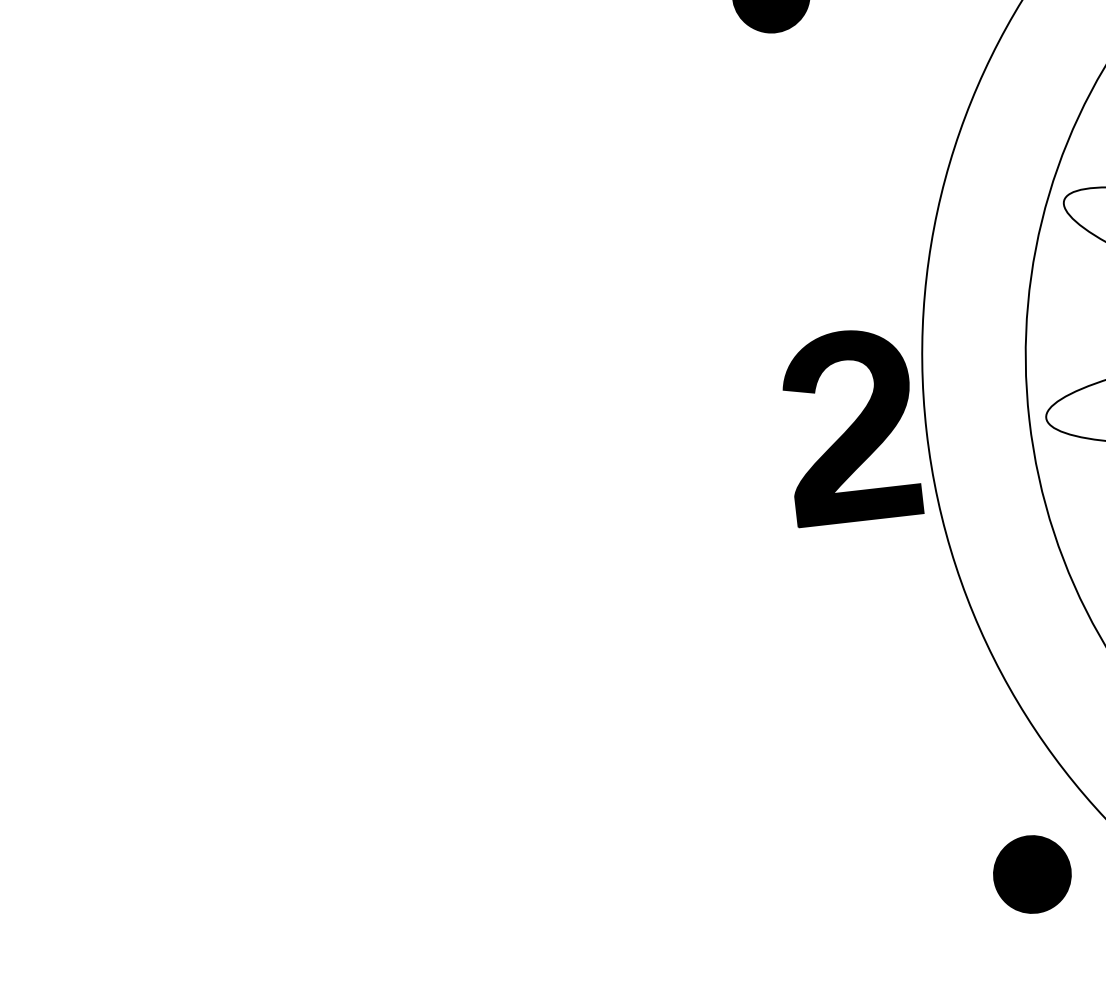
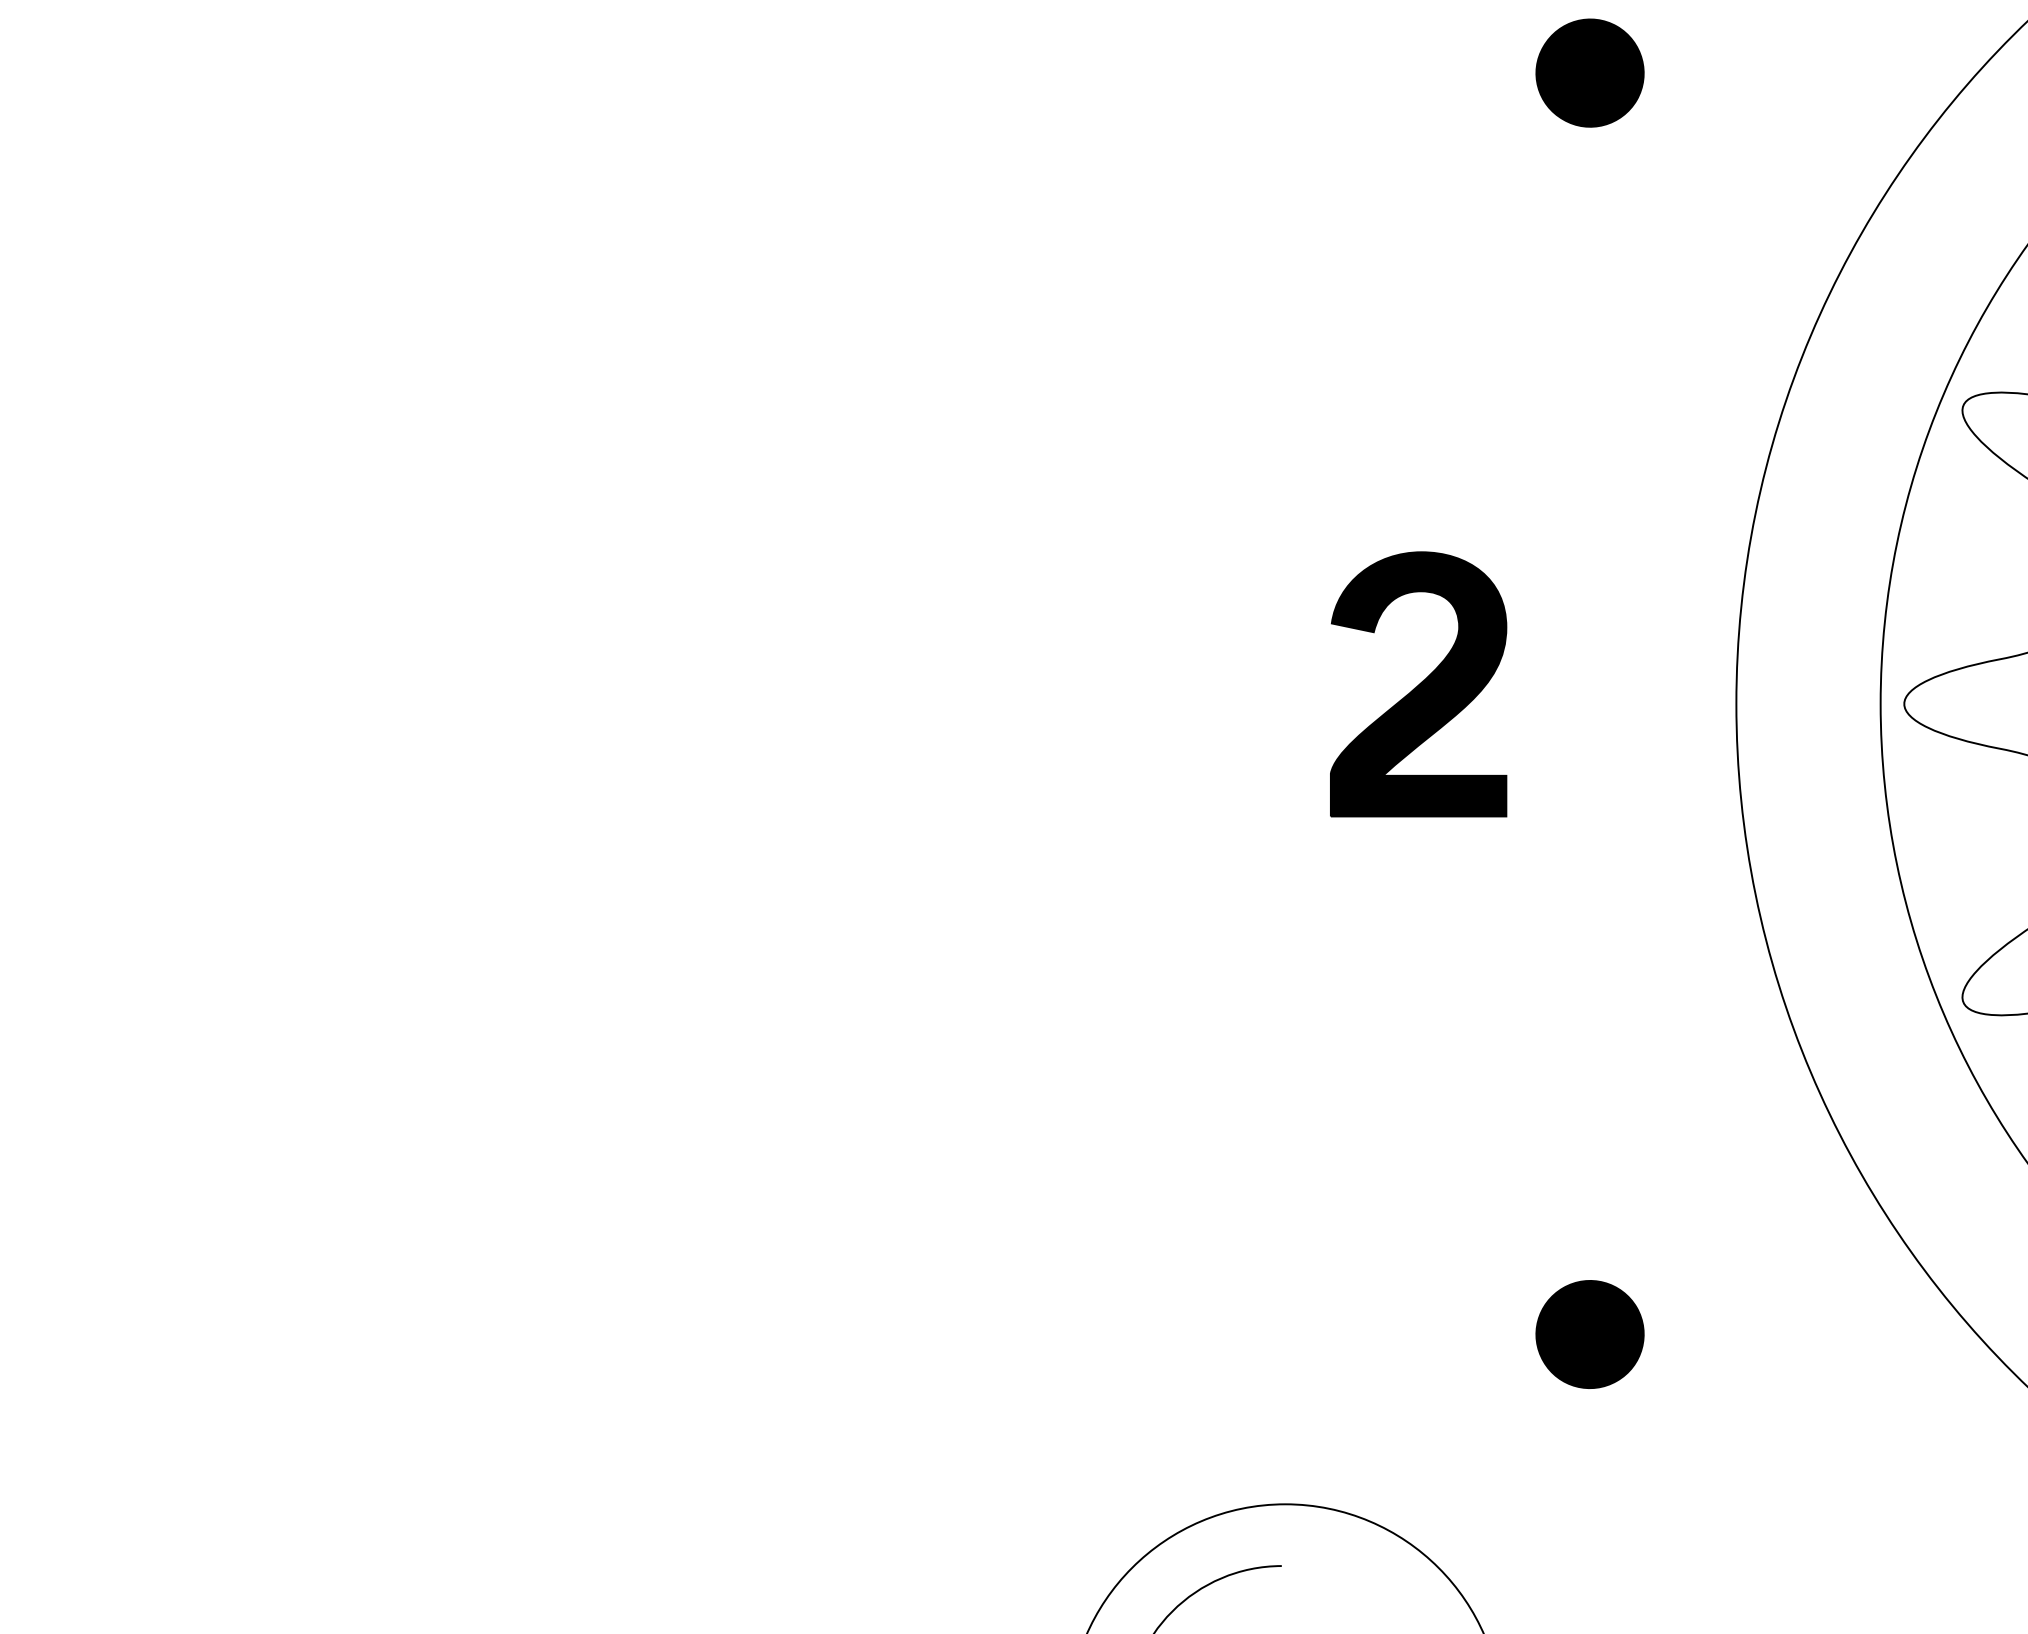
part: (850, 426) -> (1418, 684), moved
part: (1032, 874) -> (1589, 1334), moved

